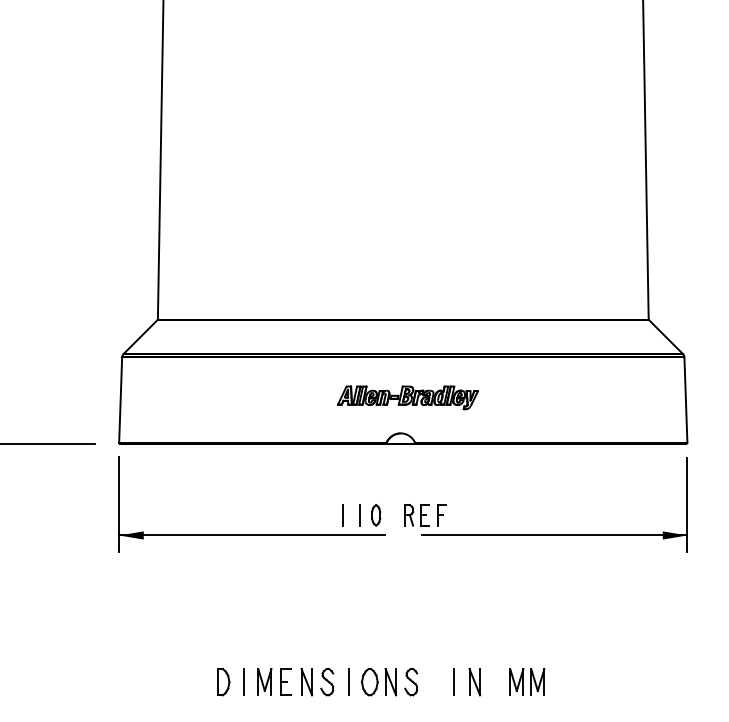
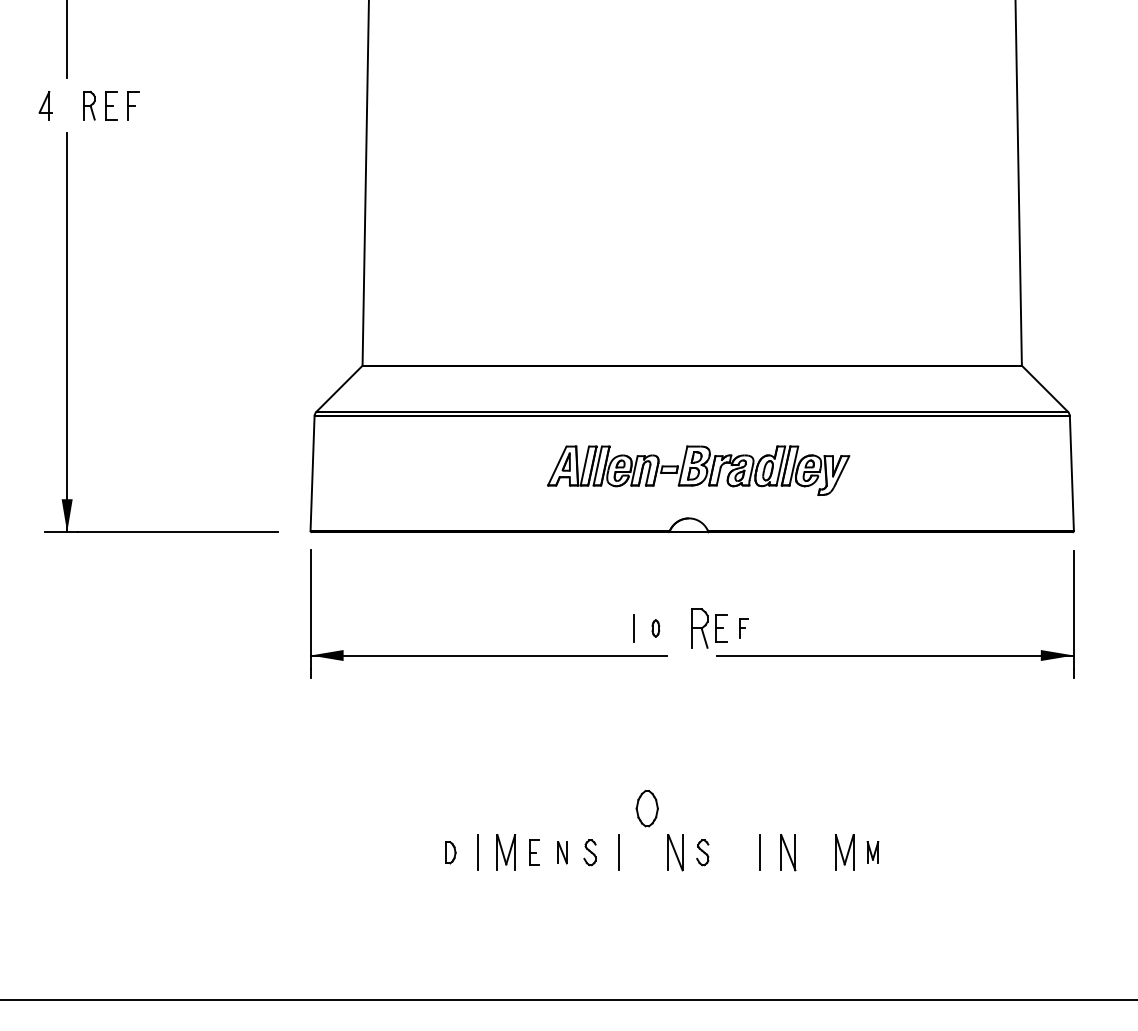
part: (407, 397) -> (698, 470), size x1.6
line: (343, 515) -> (611, 628), removed
part: (375, 515) -> (655, 628), size x0.6
part: (408, 515) -> (699, 628), size x1.4
part: (441, 515) -> (743, 628), size x0.7
part: (223, 682) -> (450, 852), size x0.6
part: (285, 682) -> (534, 852), size x0.7
part: (306, 682) -> (562, 852), size x0.6
part: (326, 682) -> (589, 852), size x0.7
part: (369, 682) -> (646, 808), moved
part: (410, 682) -> (702, 852), size x0.7
part: (537, 682) -> (872, 852), size x0.6

